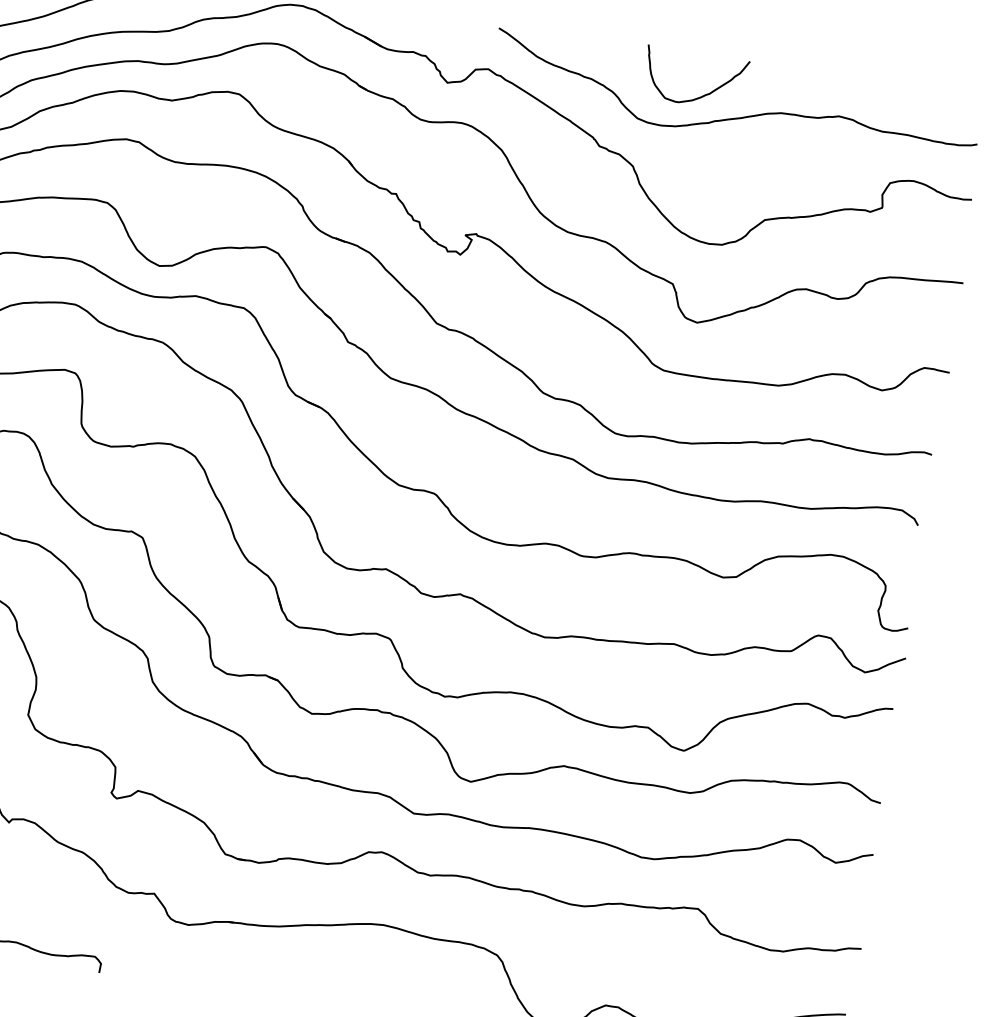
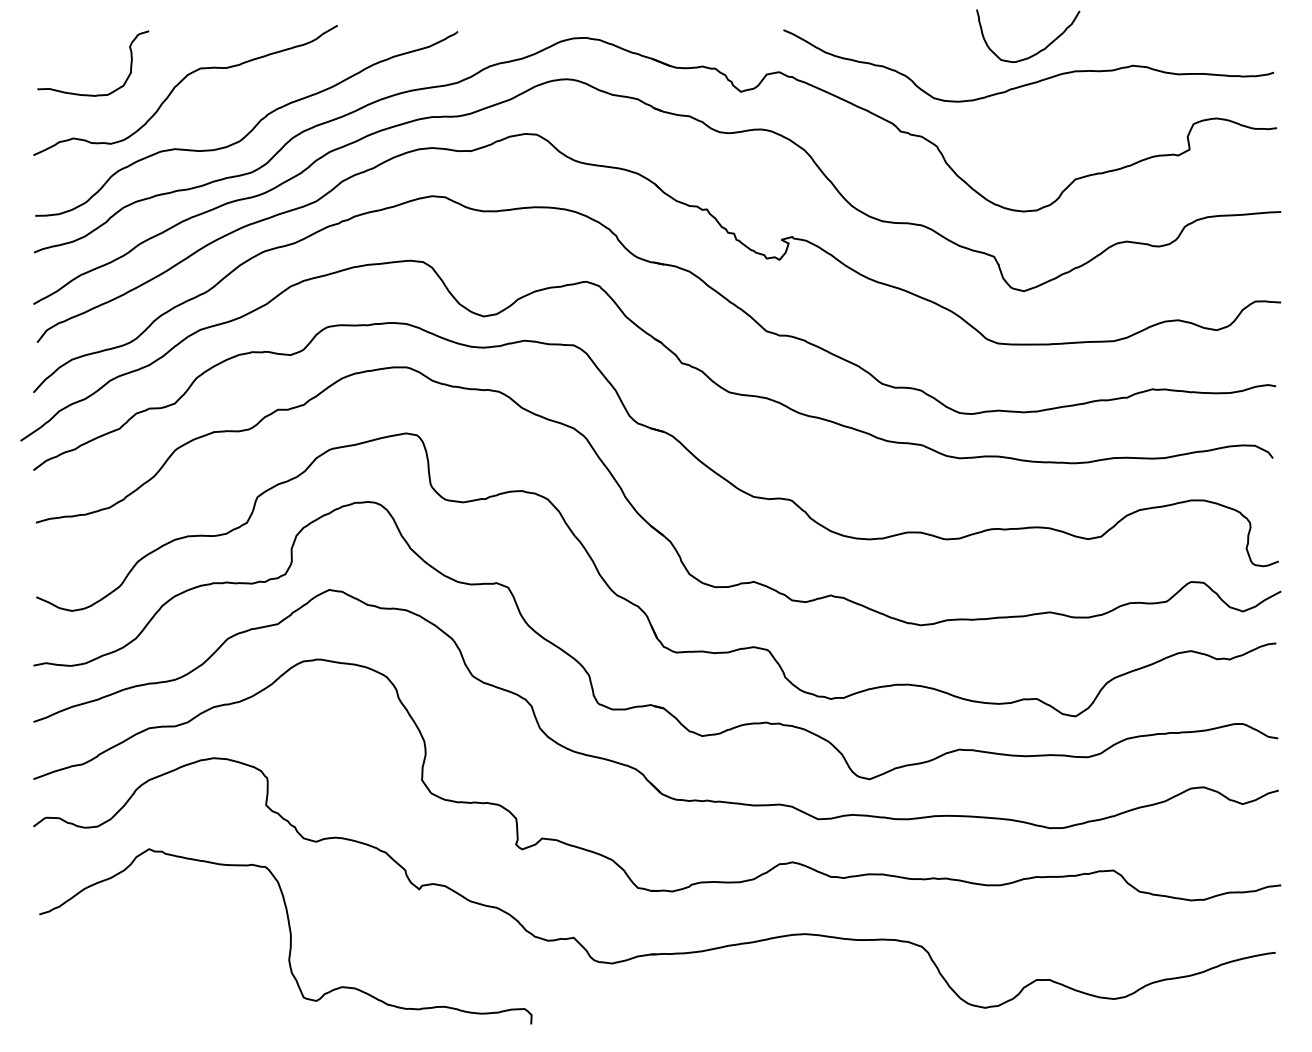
curve: (704, 94) -> (1039, 50), moved

